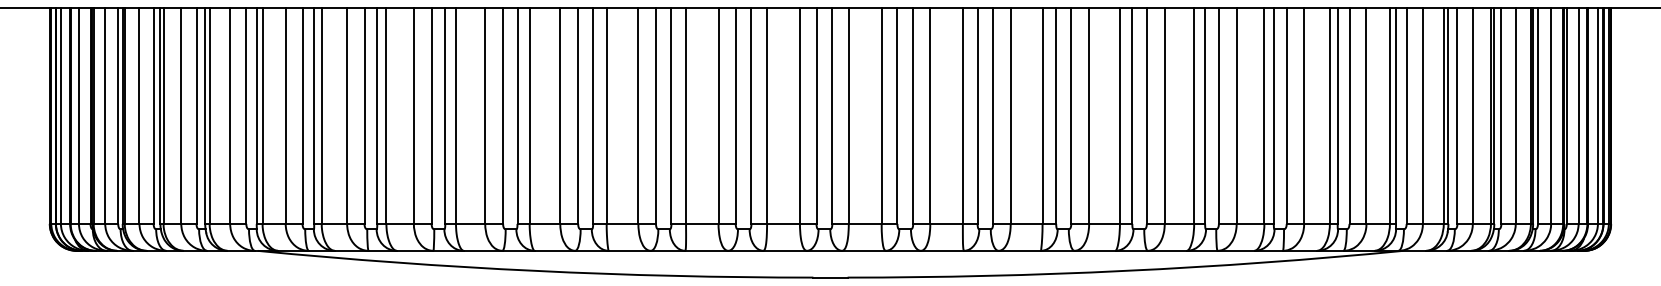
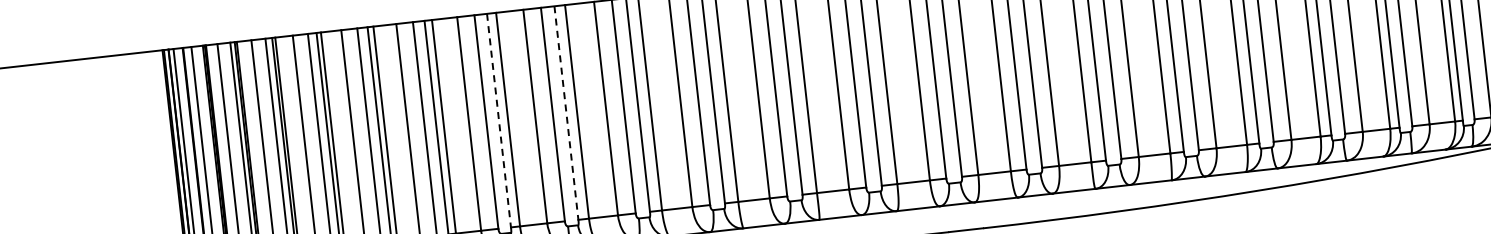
line: (377, 116) -> (499, 120), solid -> dashed
line: (445, 116) -> (566, 113), solid -> dashed

